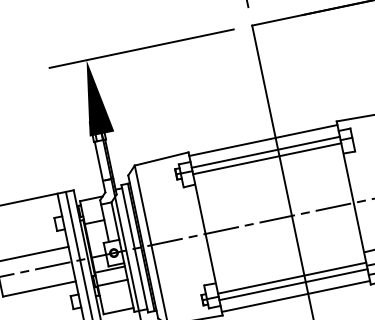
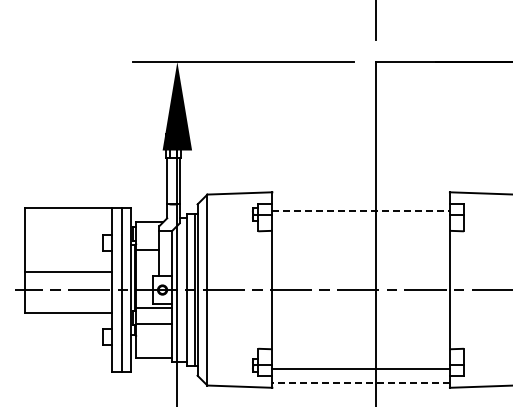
line: (262, 140) -> (360, 196), removed
line: (266, 152) -> (361, 210), solid -> dashed
line: (266, 158) -> (360, 218), removed
line: (291, 278) -> (360, 361), removed
line: (296, 296) -> (361, 383), solid -> dashed

